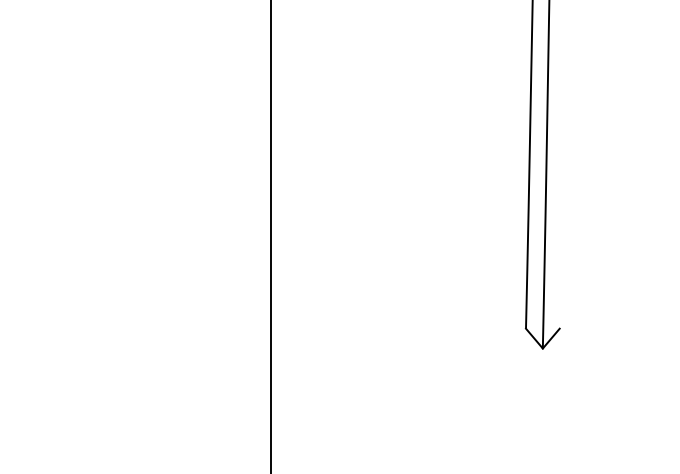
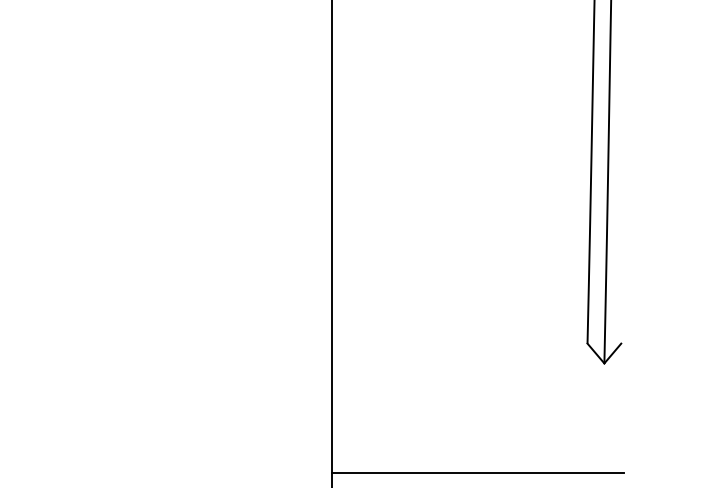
line: (415, 458) -> (477, 473), added

